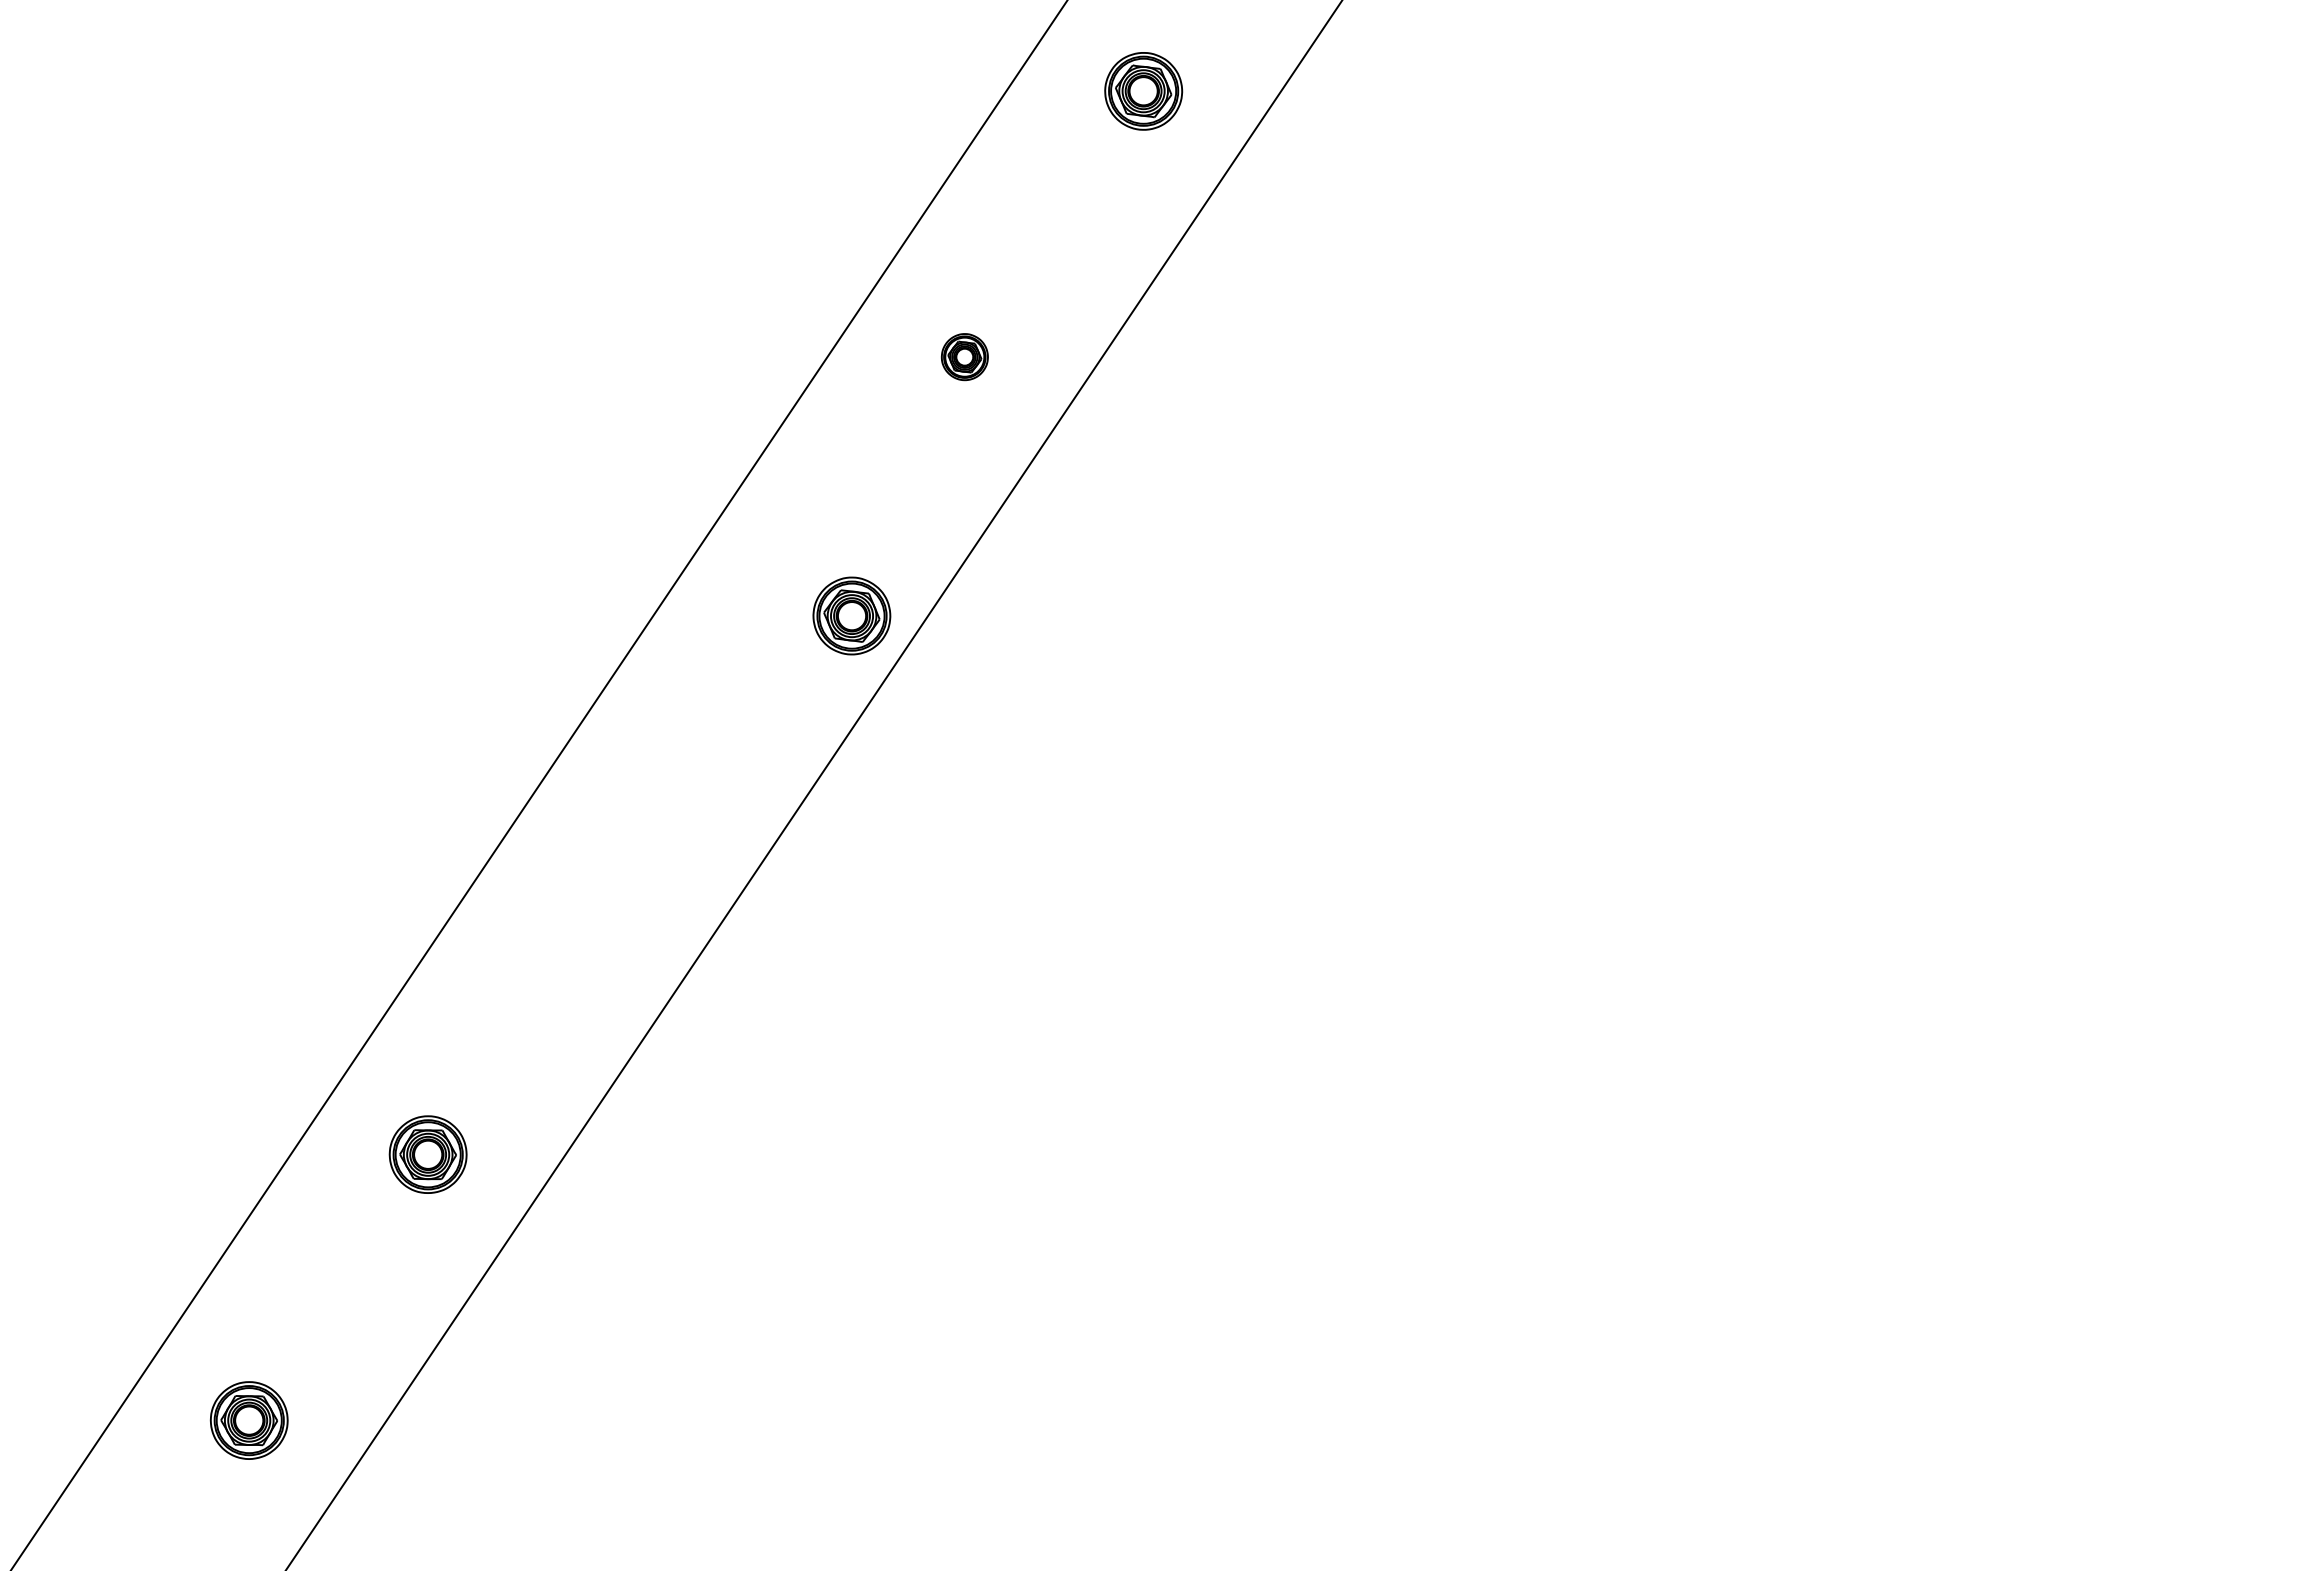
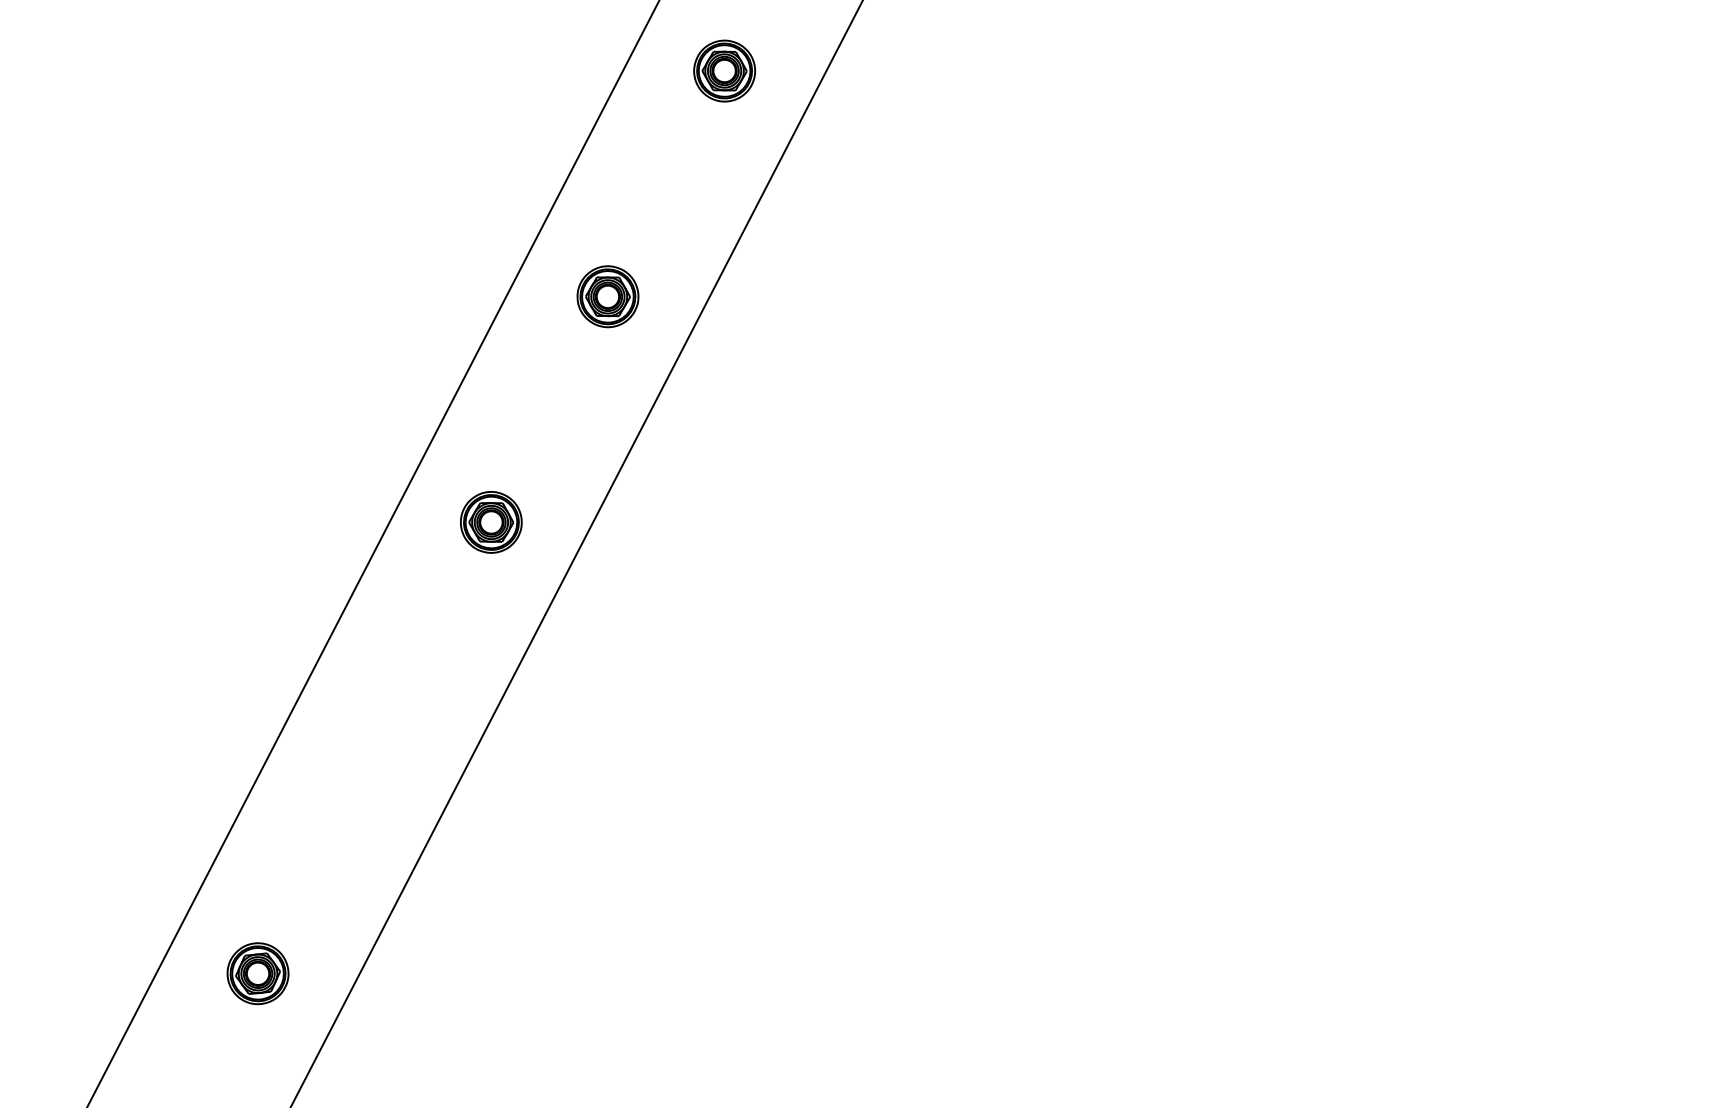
part: (964, 356) -> (607, 296), size x1.67
part: (851, 615) -> (490, 522), moved

